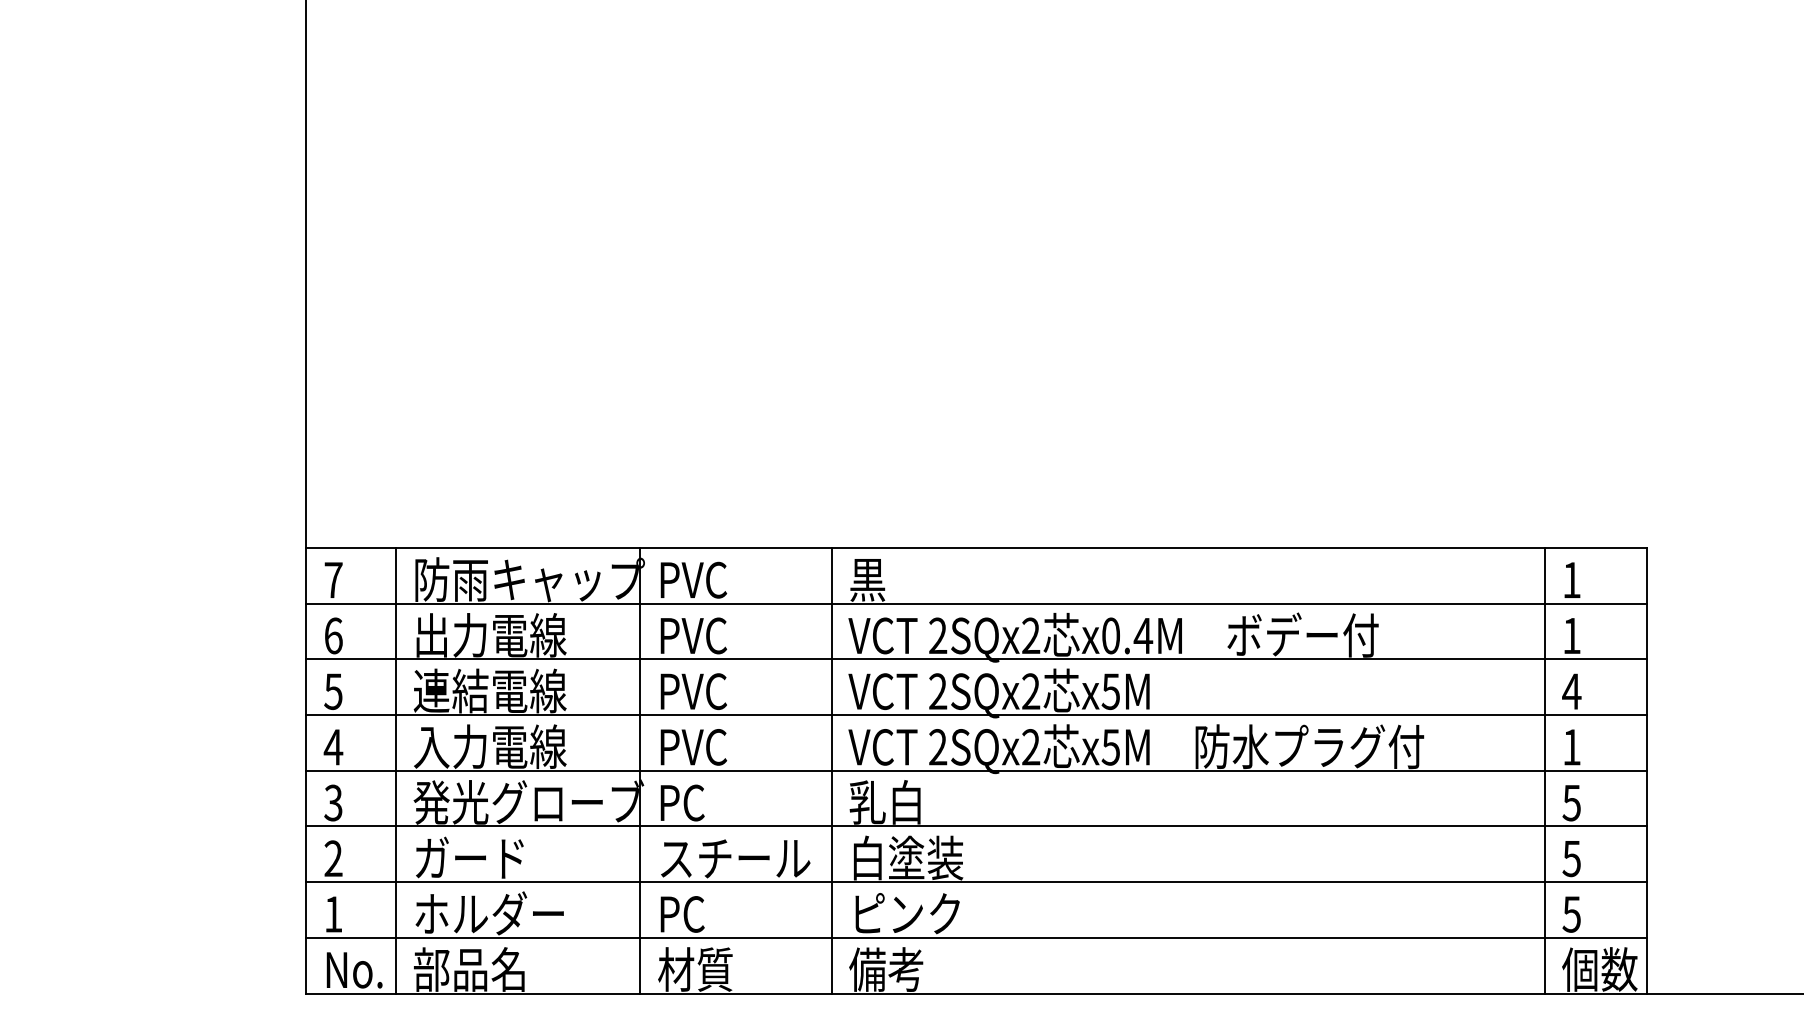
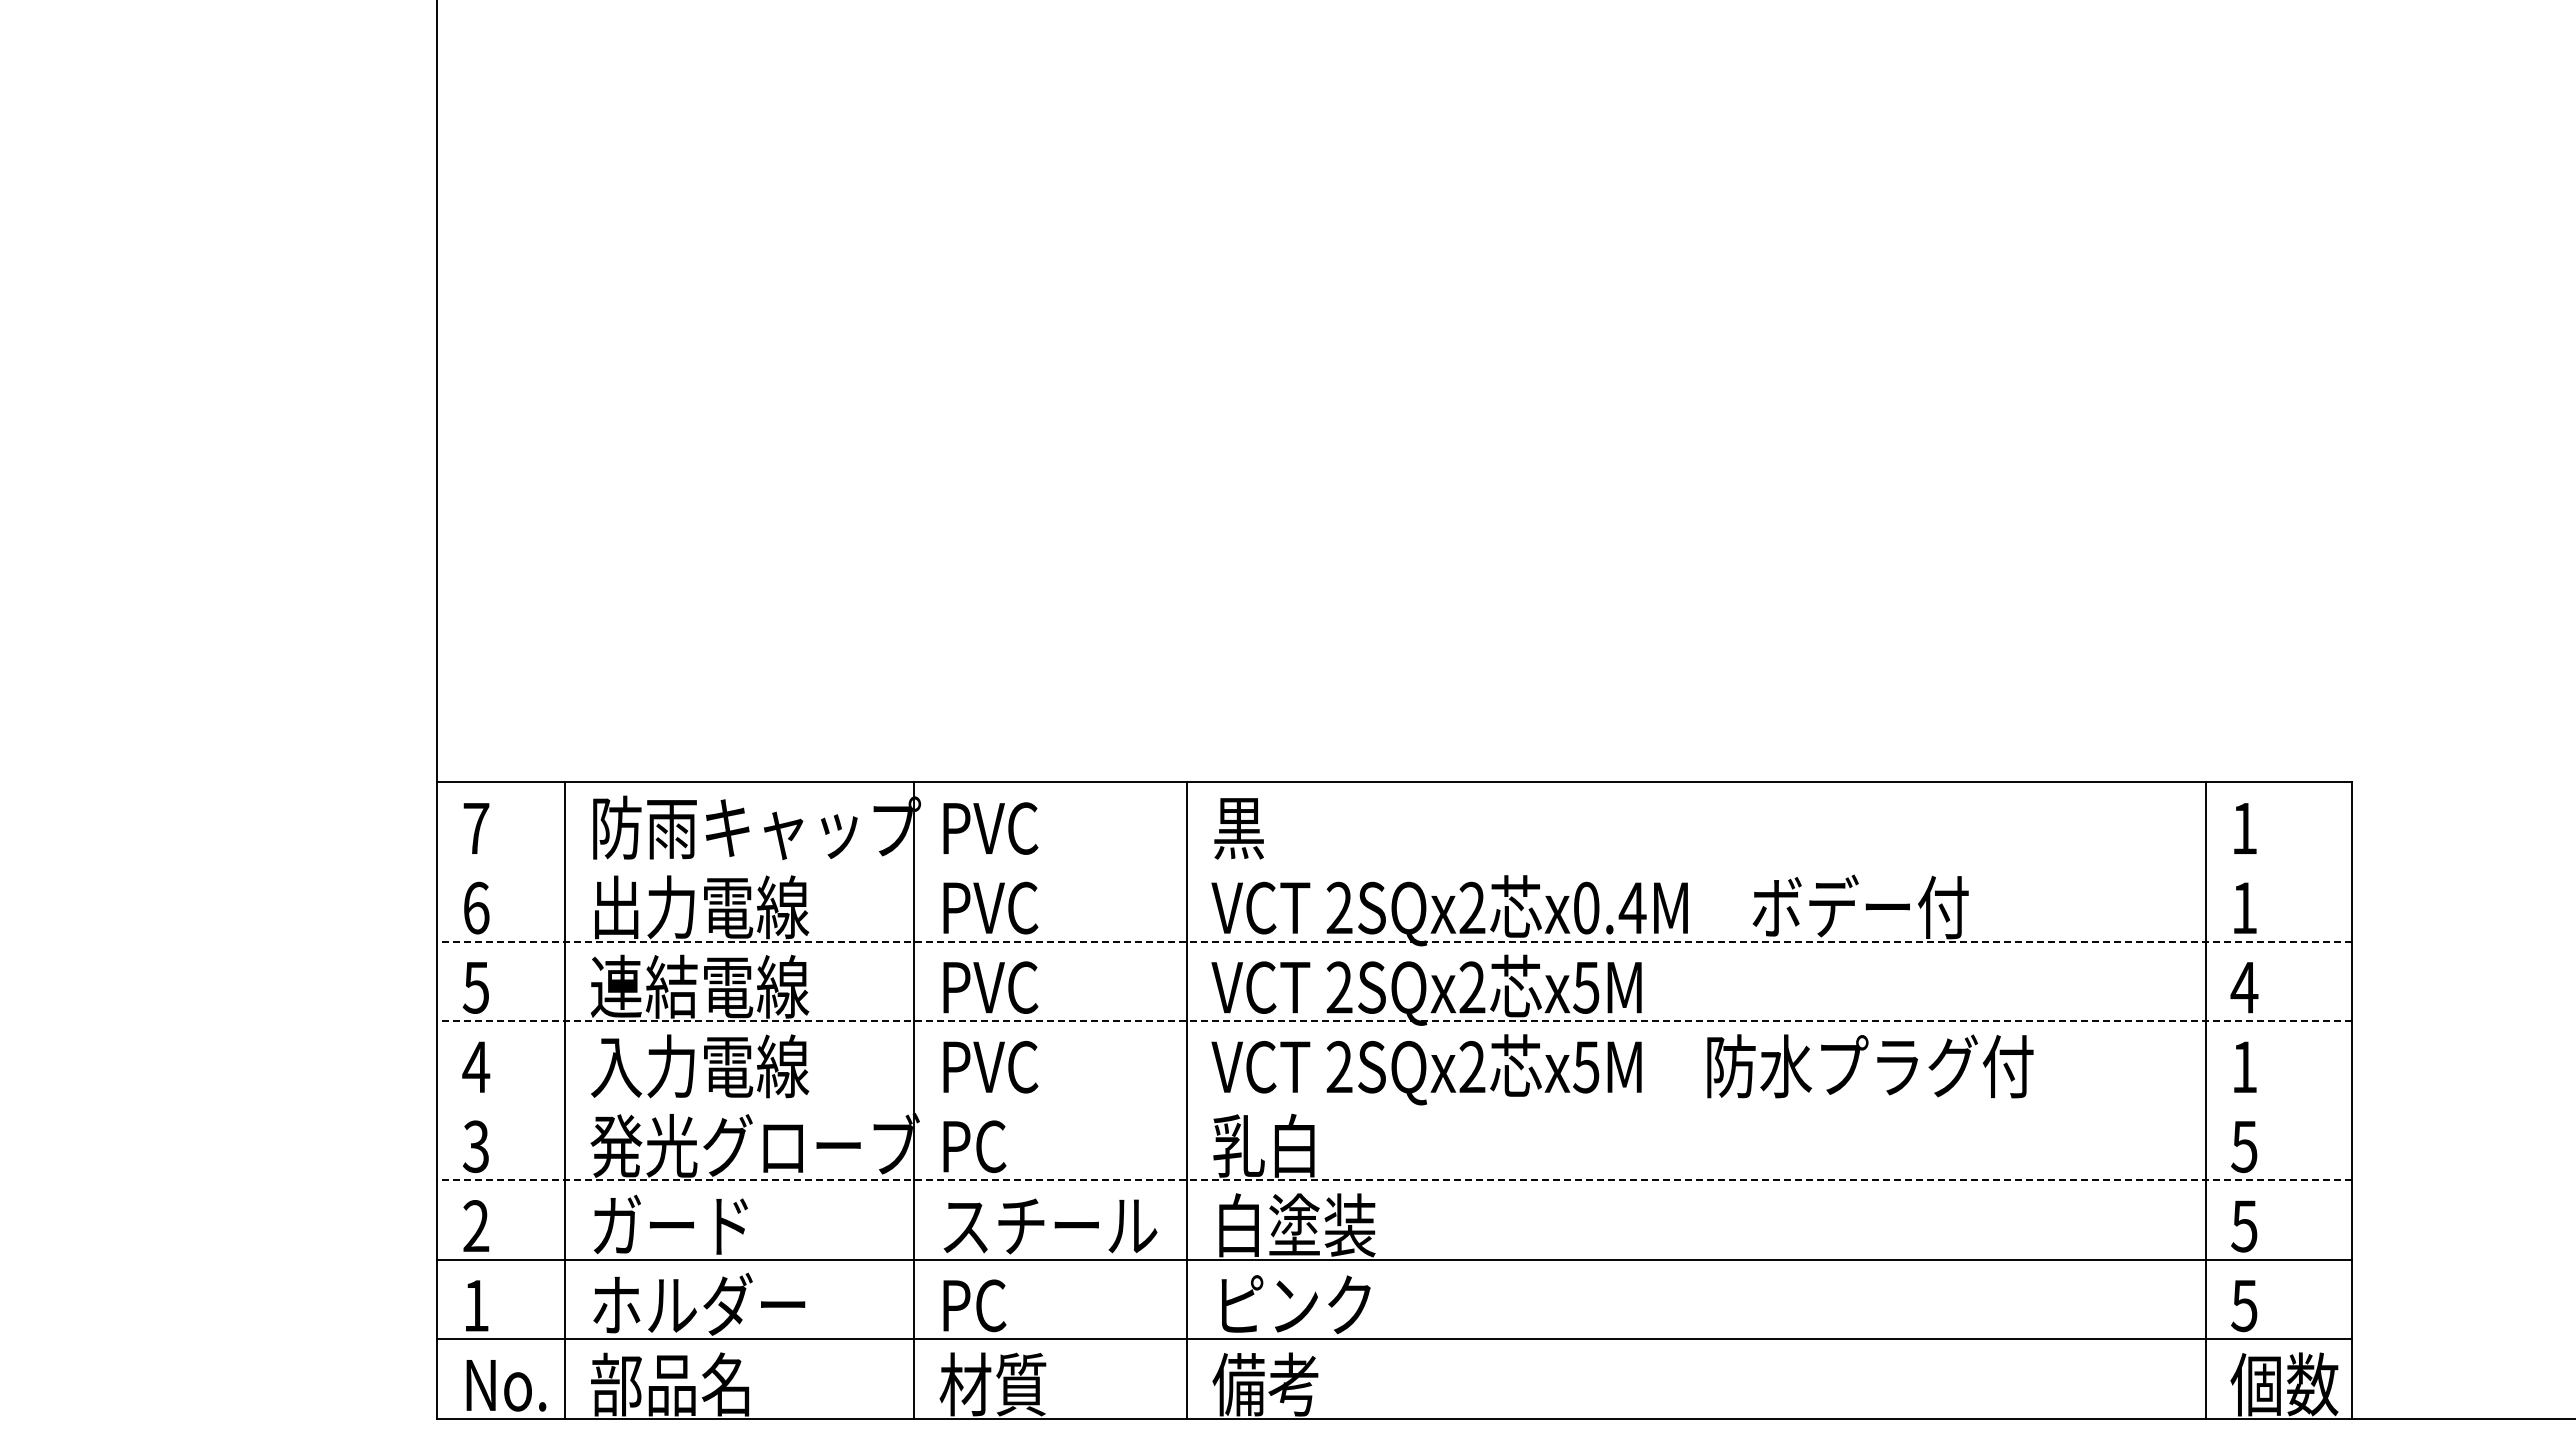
line: (976, 603) -> (1394, 862), removed
line: (976, 659) -> (1394, 941), solid -> dashed
line: (976, 715) -> (1394, 1021), solid -> dashed
line: (976, 770) -> (1394, 1100), removed
line: (976, 826) -> (1394, 1180), solid -> dashed

